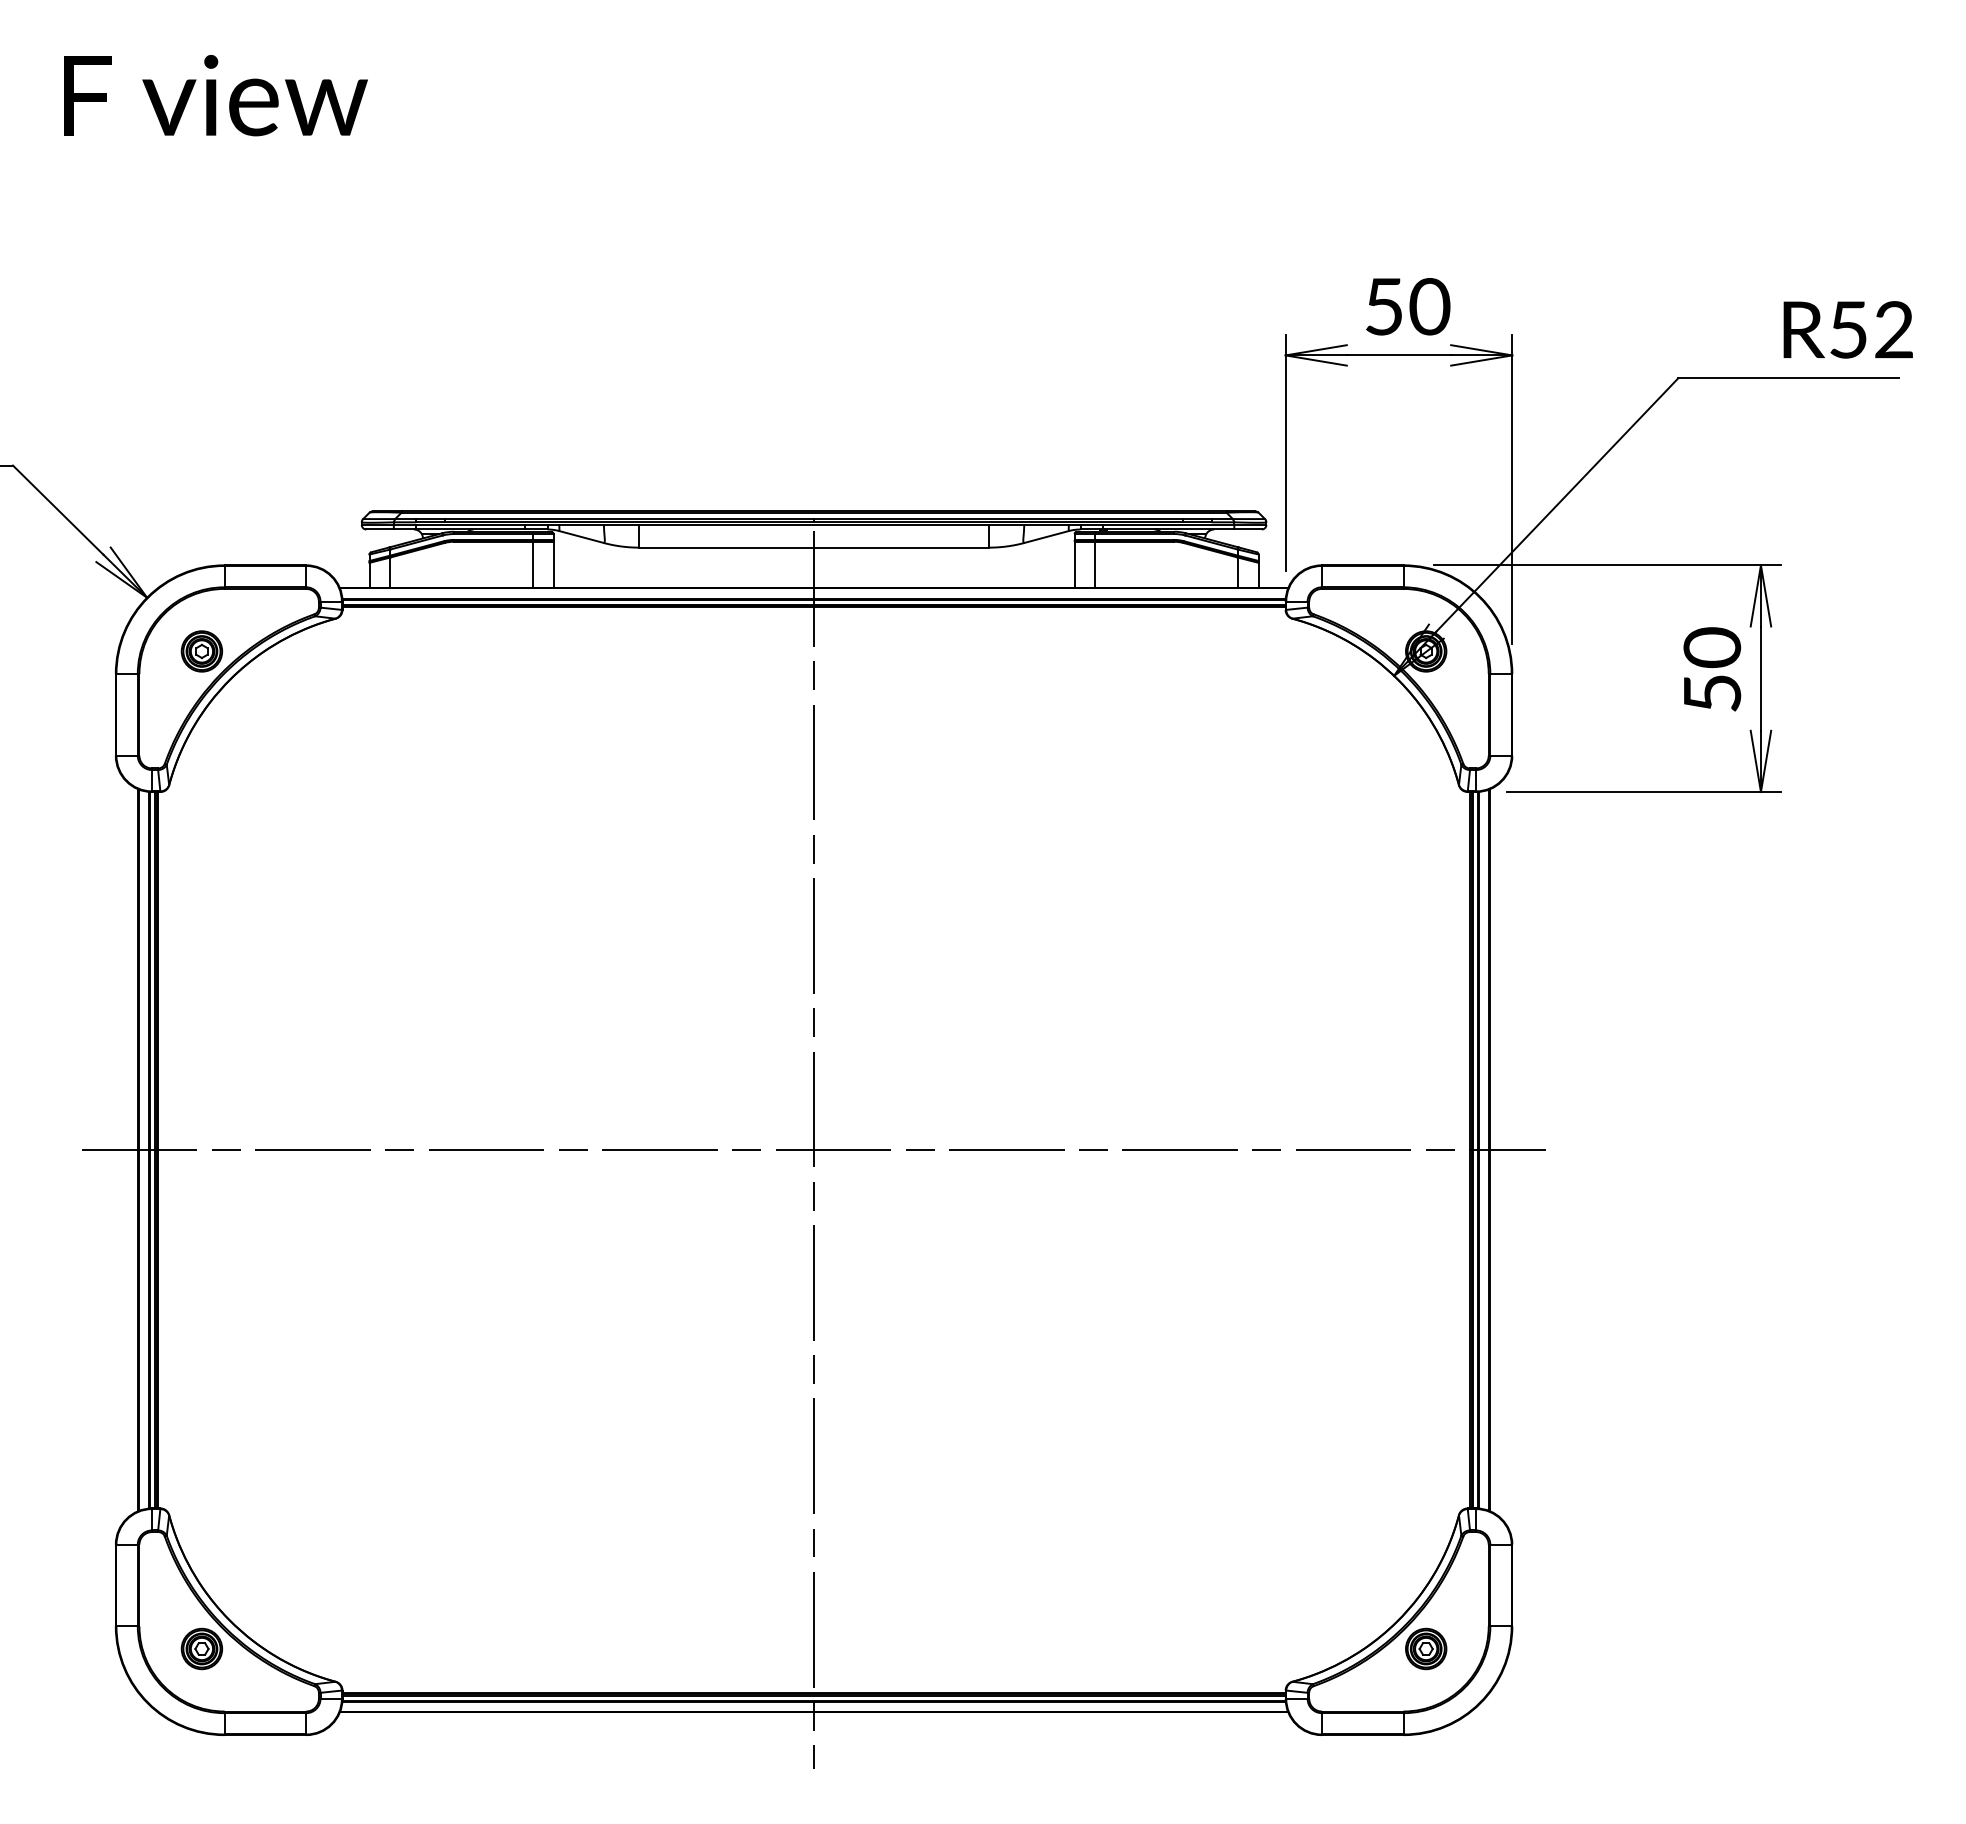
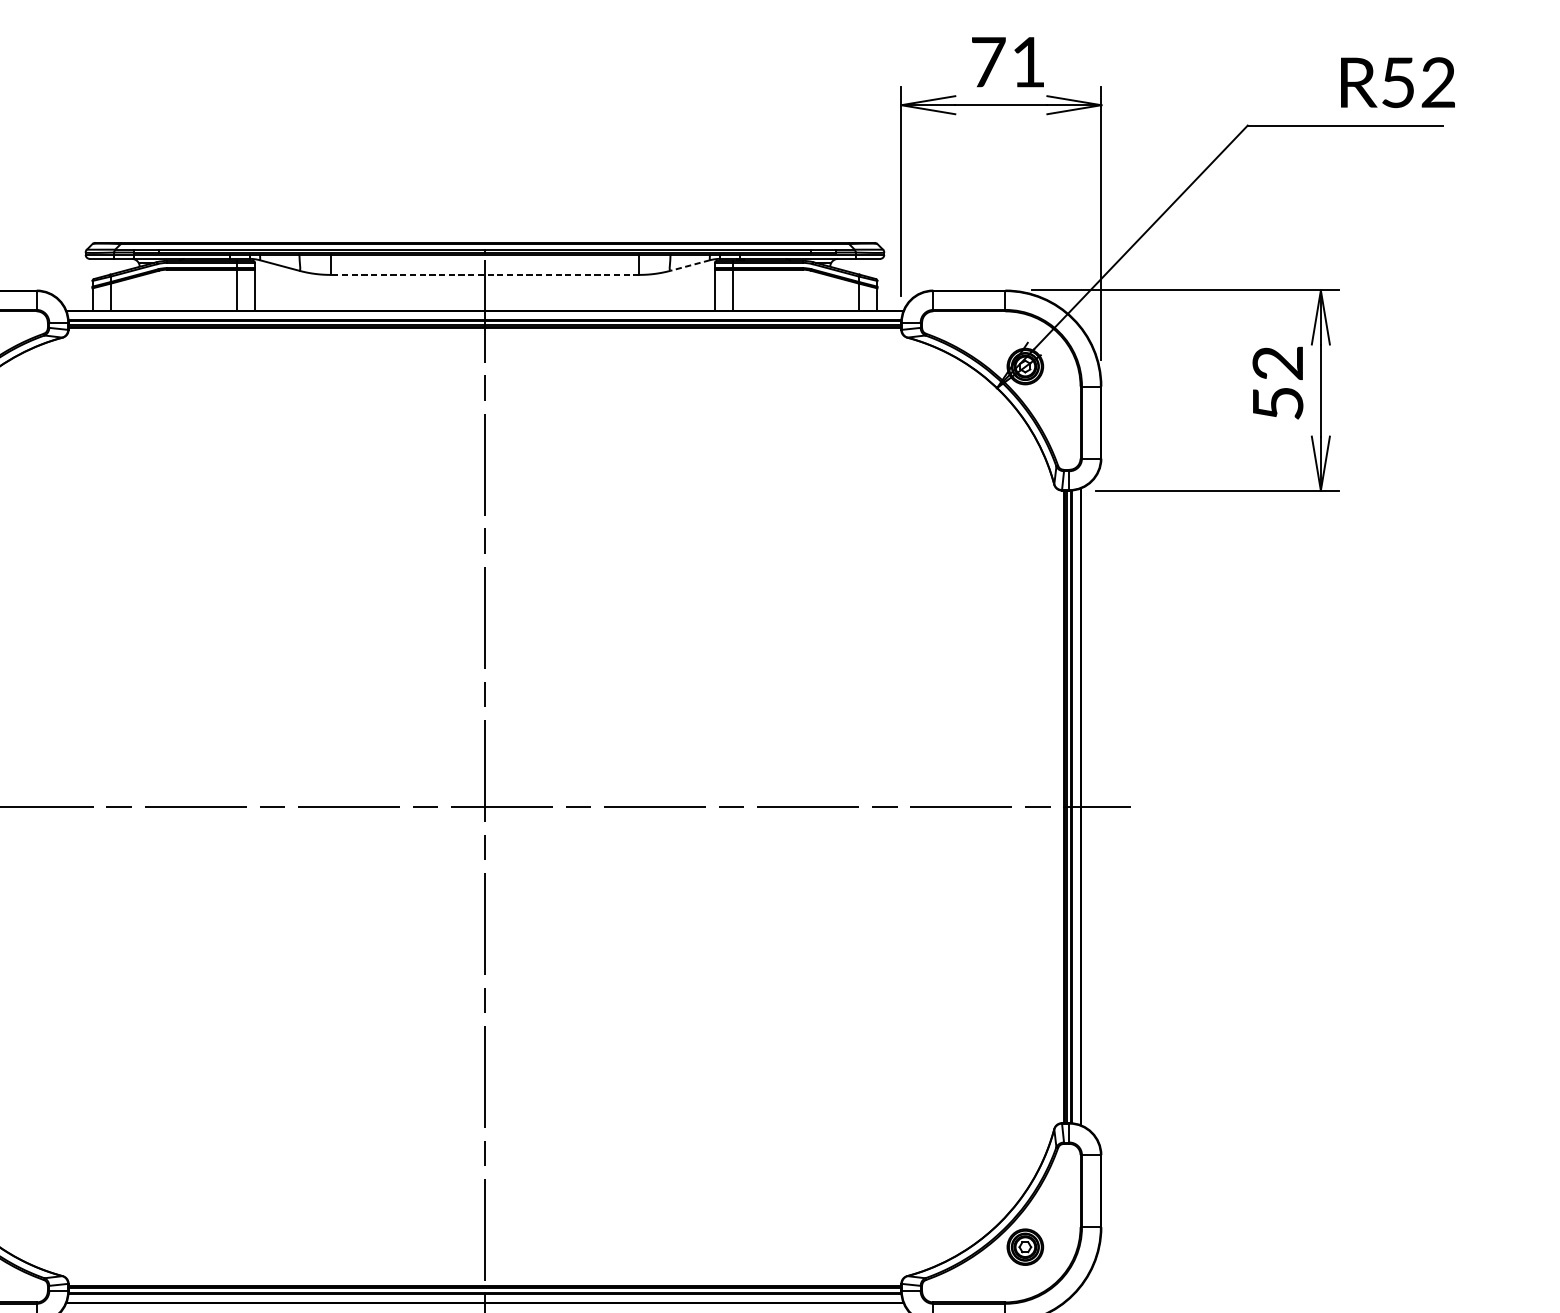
text: (1407, 306) -> (1008, 62), 50 -> 71
line: (1046, 537) -> (690, 265), solid -> dashed
line: (814, 547) -> (485, 274), solid -> dashed
text: (1712, 647) -> (1278, 363), 50 -> 52

